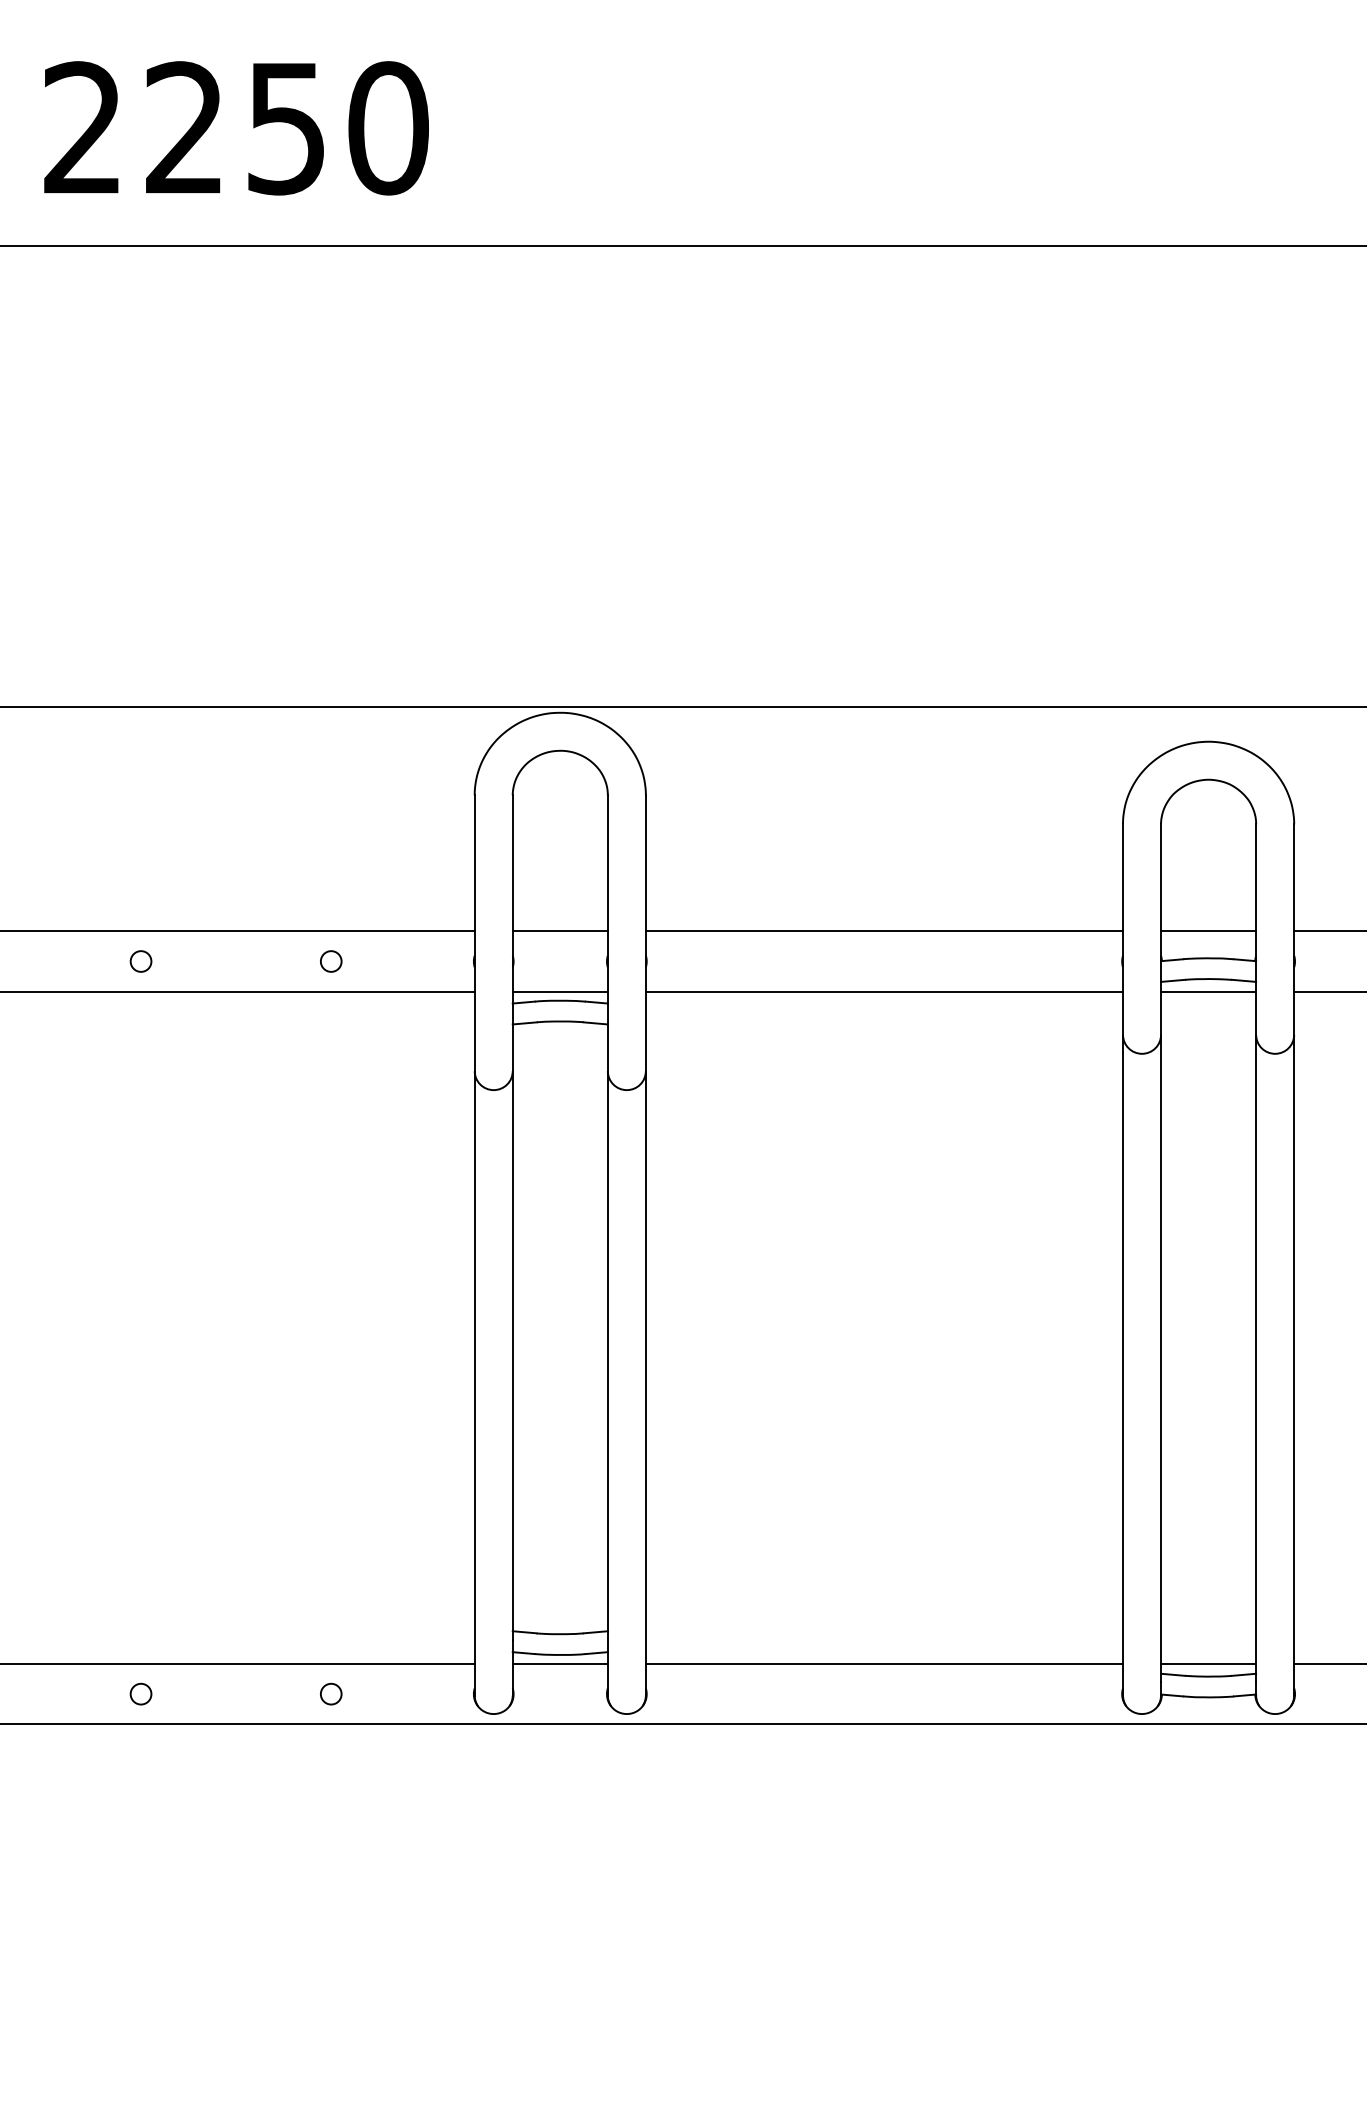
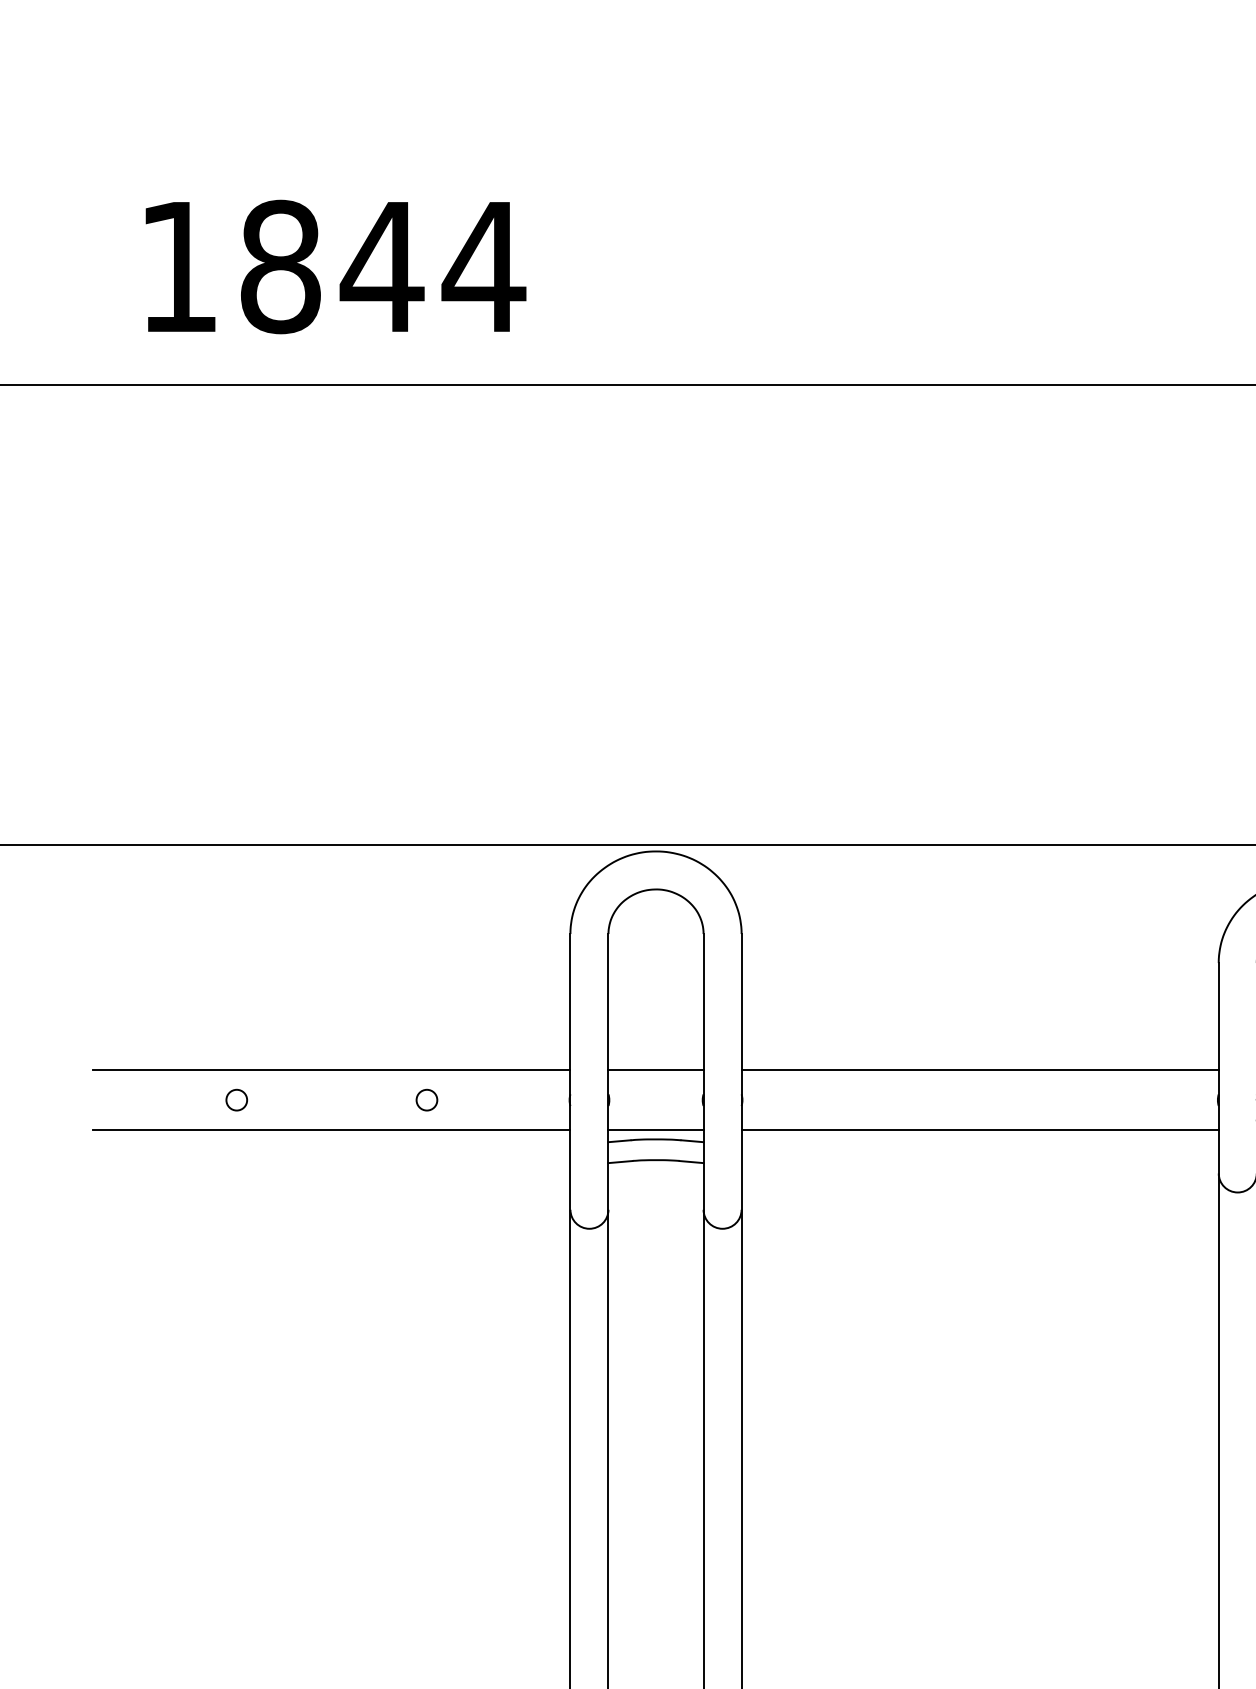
text: (237, 128) -> (333, 267), 2250 -> 1844

